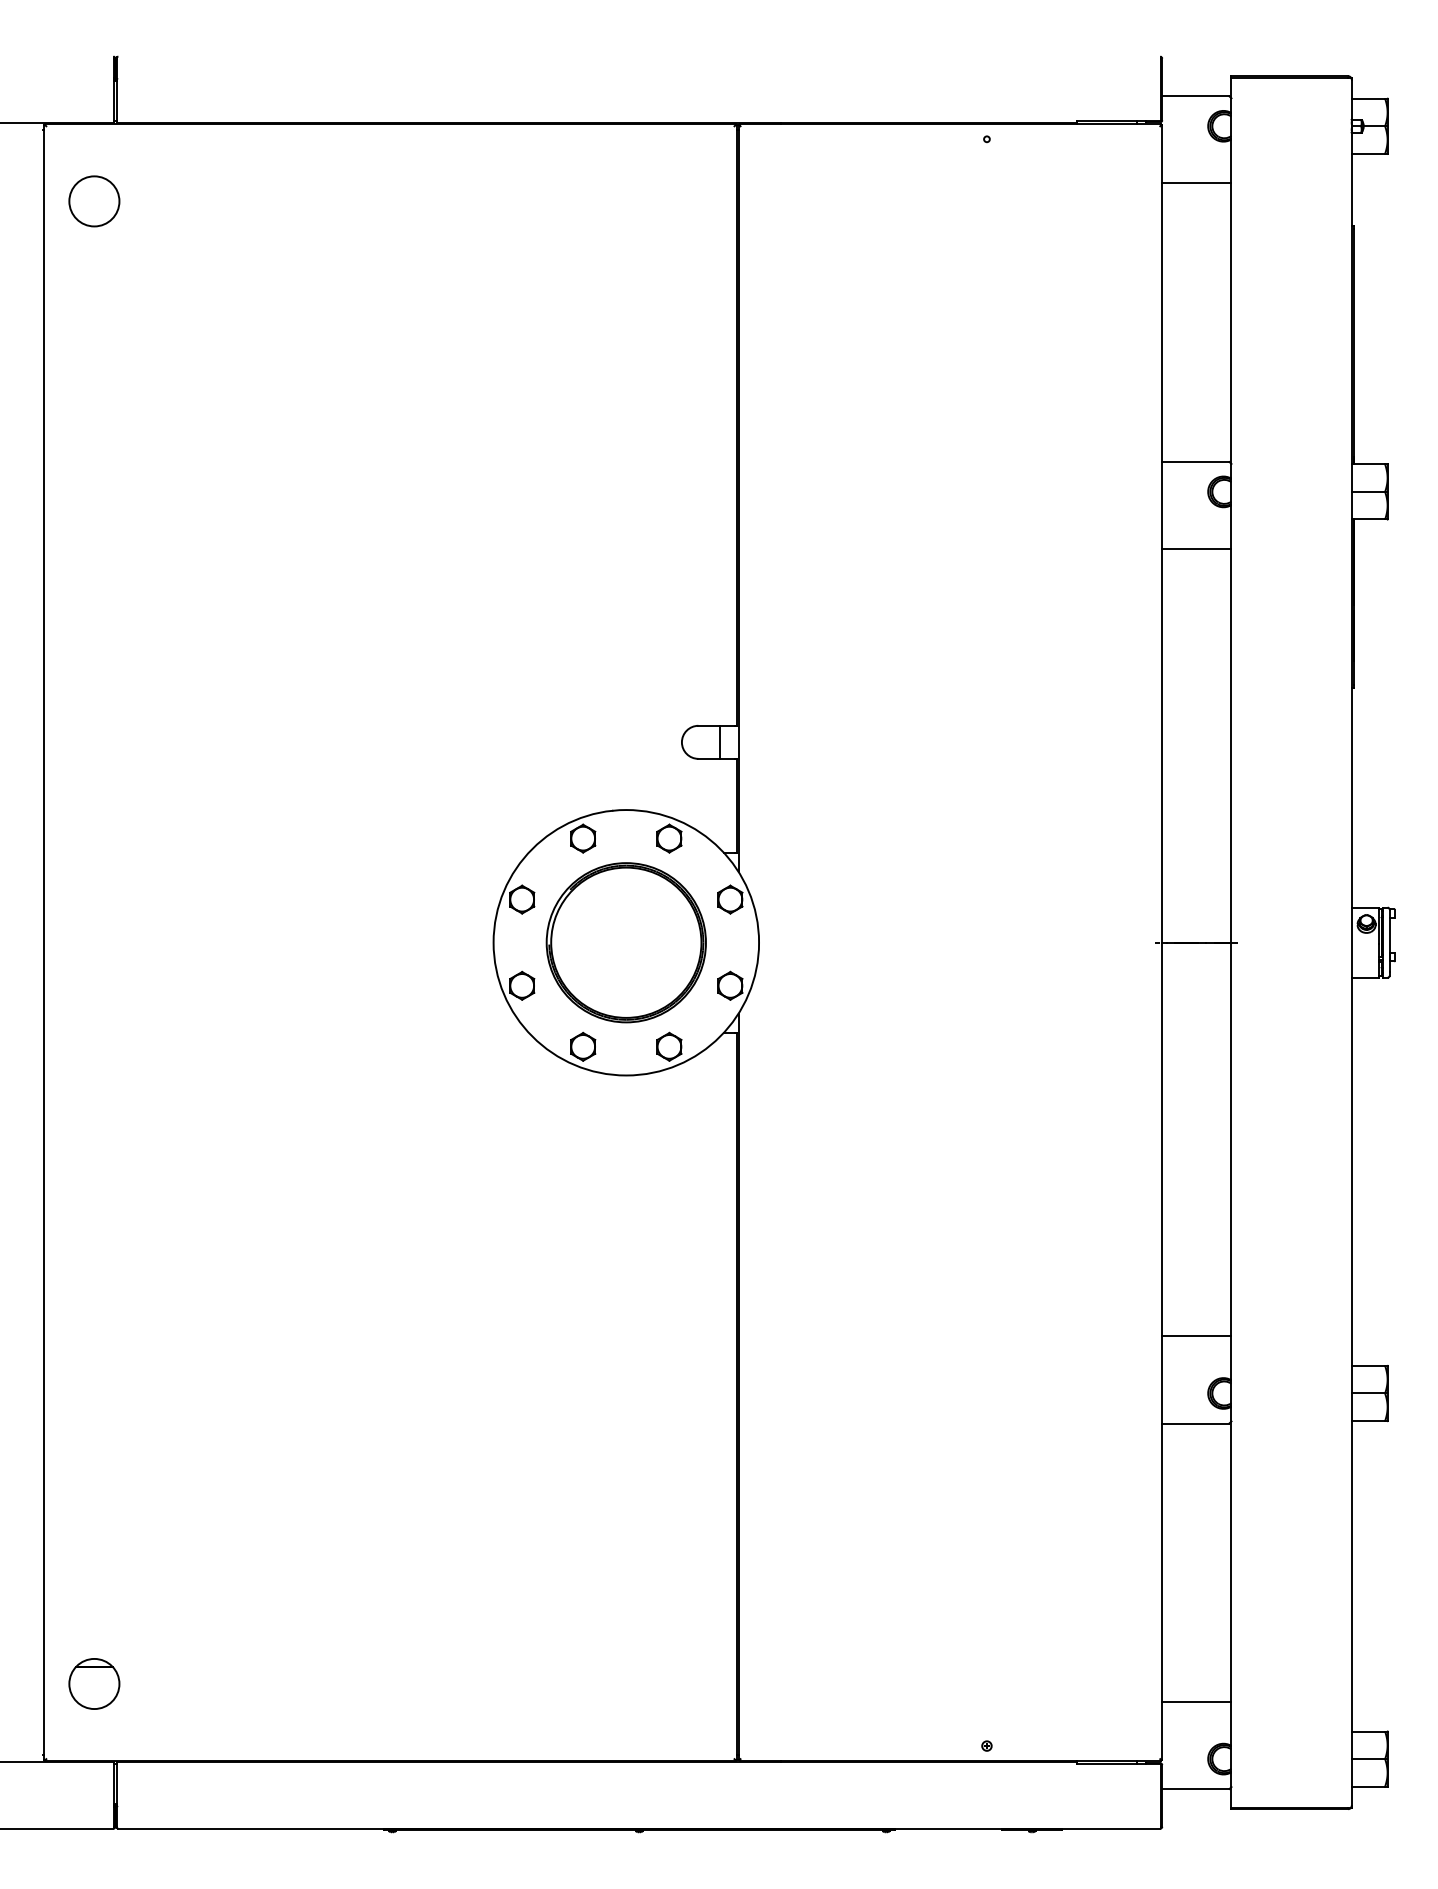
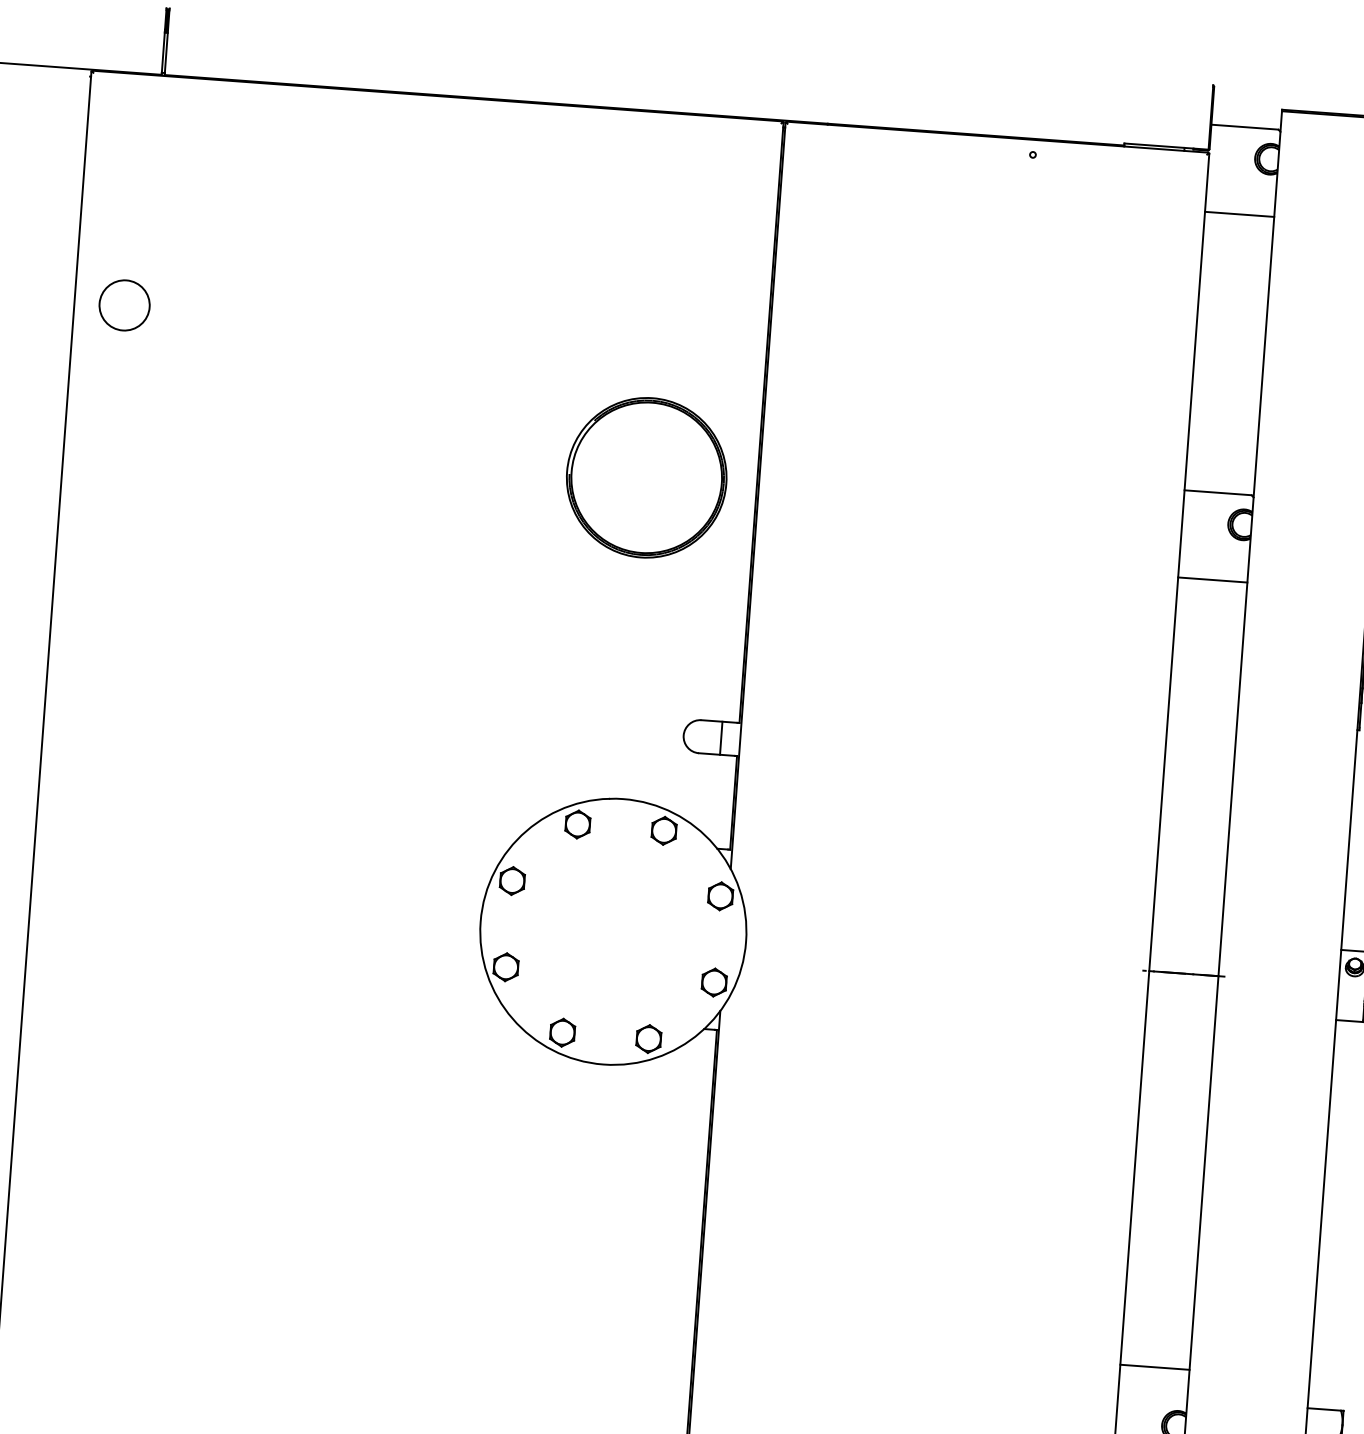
circle: (94, 201) -> (124, 305), moved
part: (625, 942) -> (645, 477), moved

